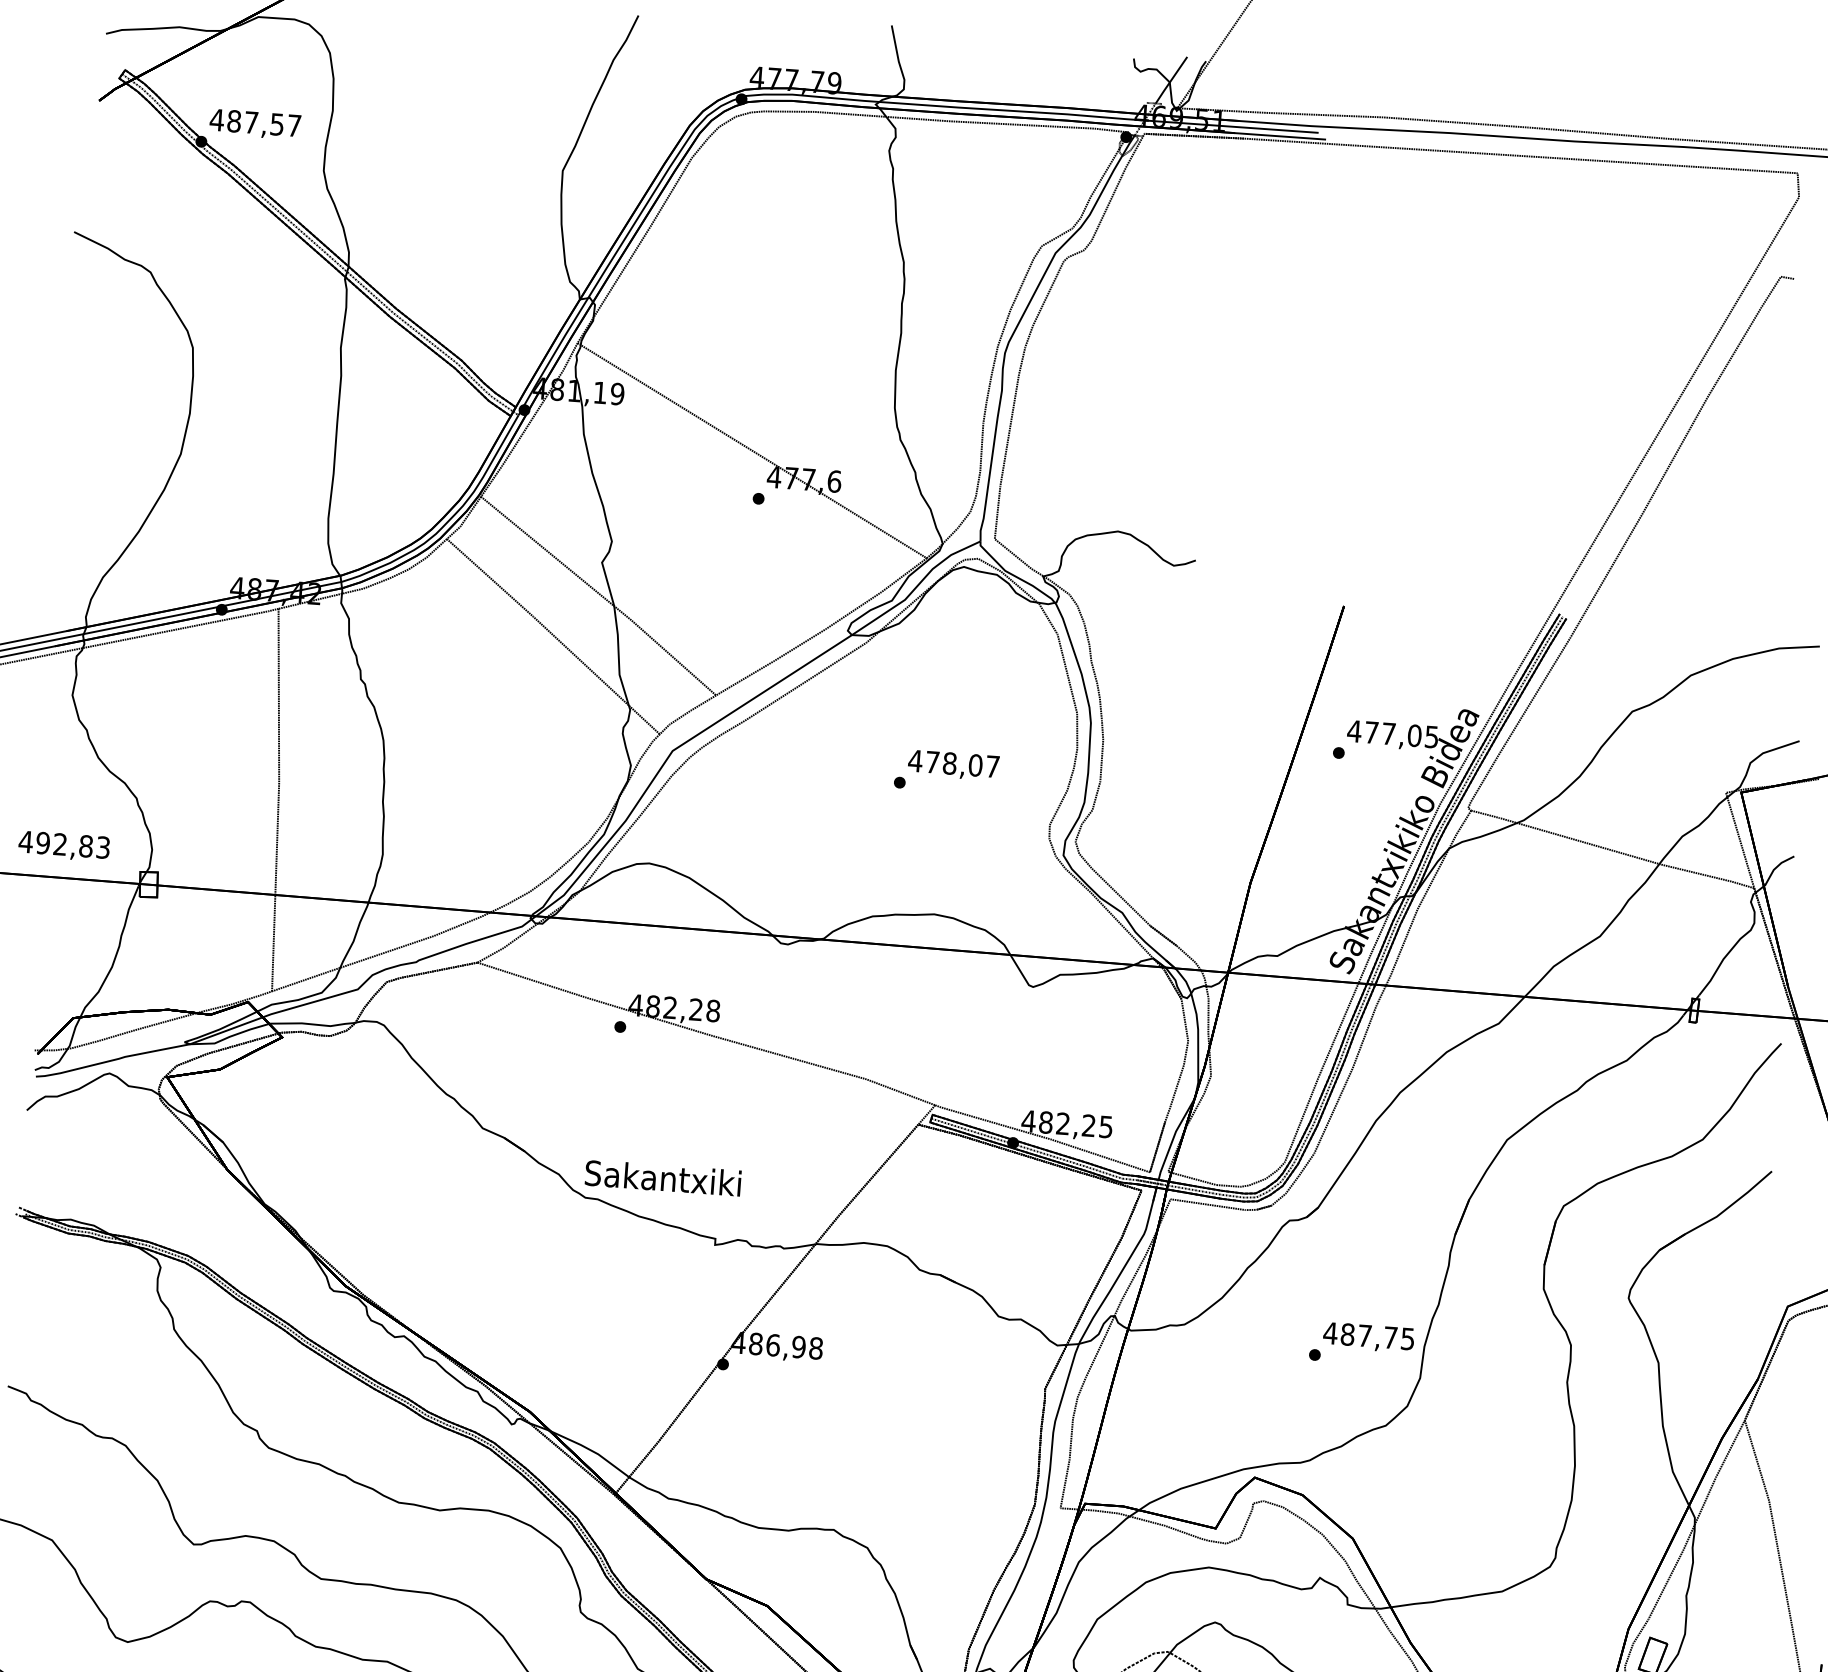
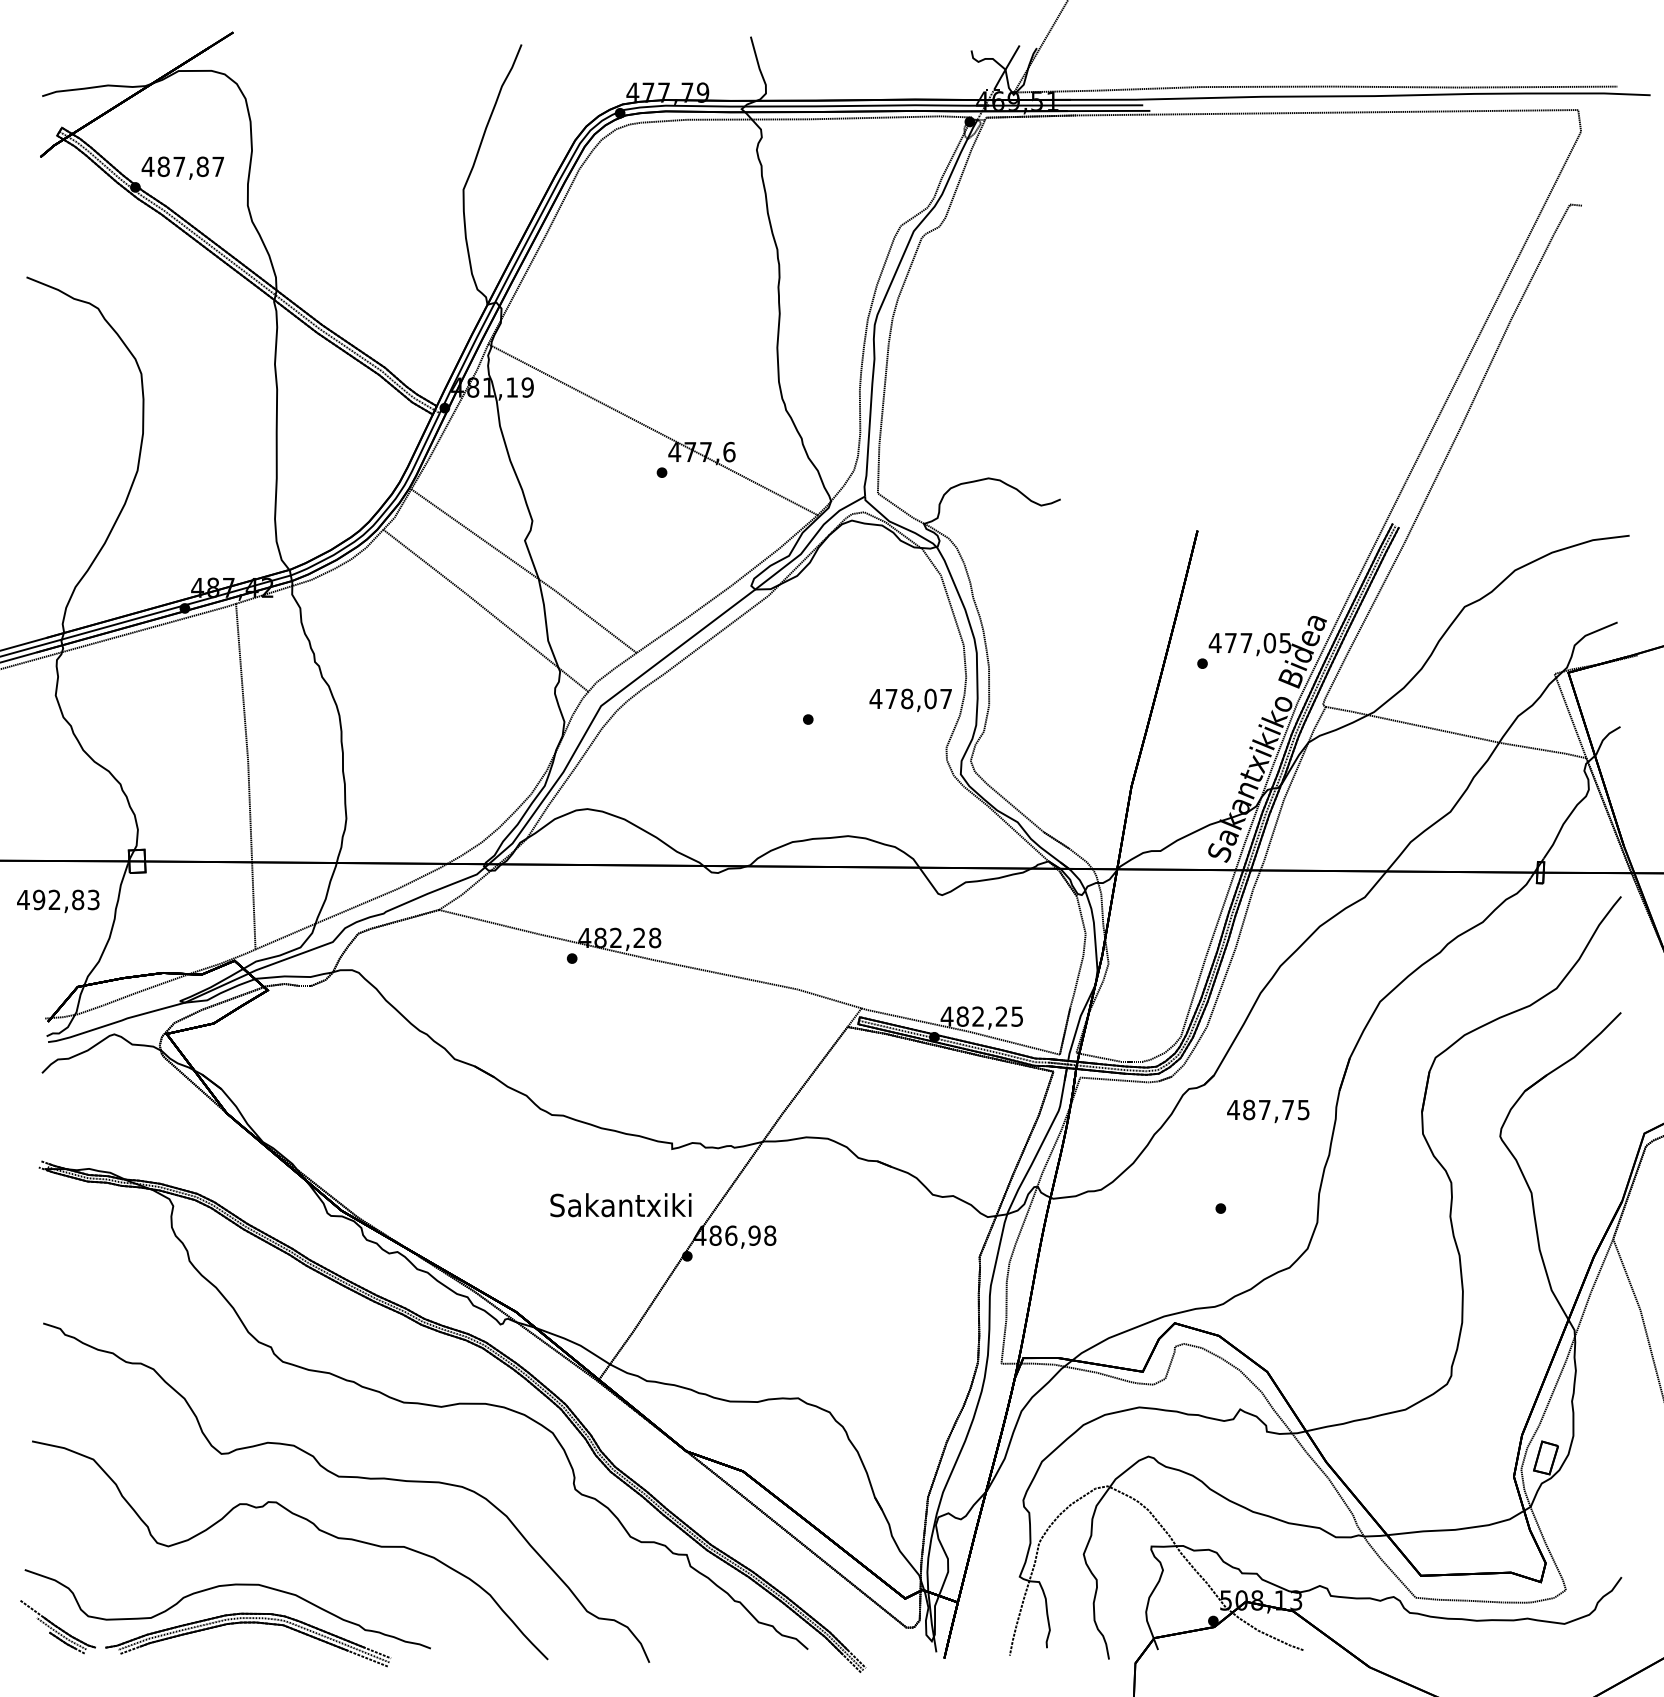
text: (276, 124) -> (202, 166), 487,57 -> 487,87
text: (953, 764) -> (910, 699), moved
text: (64, 845) -> (58, 900), moved
text: (662, 1178) -> (620, 1205), moved
text: (1368, 1337) -> (1268, 1111), moved

